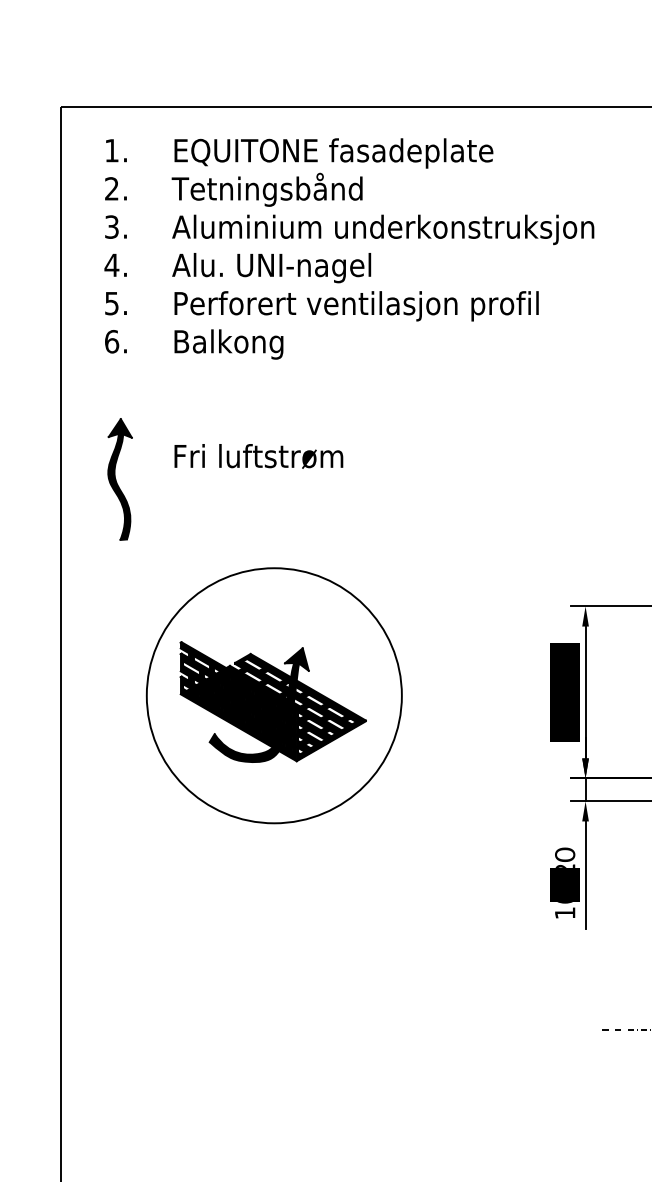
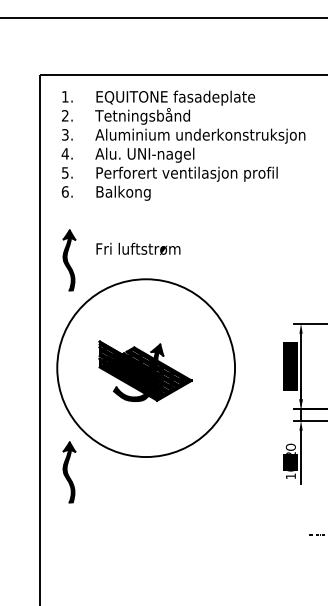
circle: (273, 694) -> (145, 367), size x1.4
part: (120, 905) -> (69, 472), added

